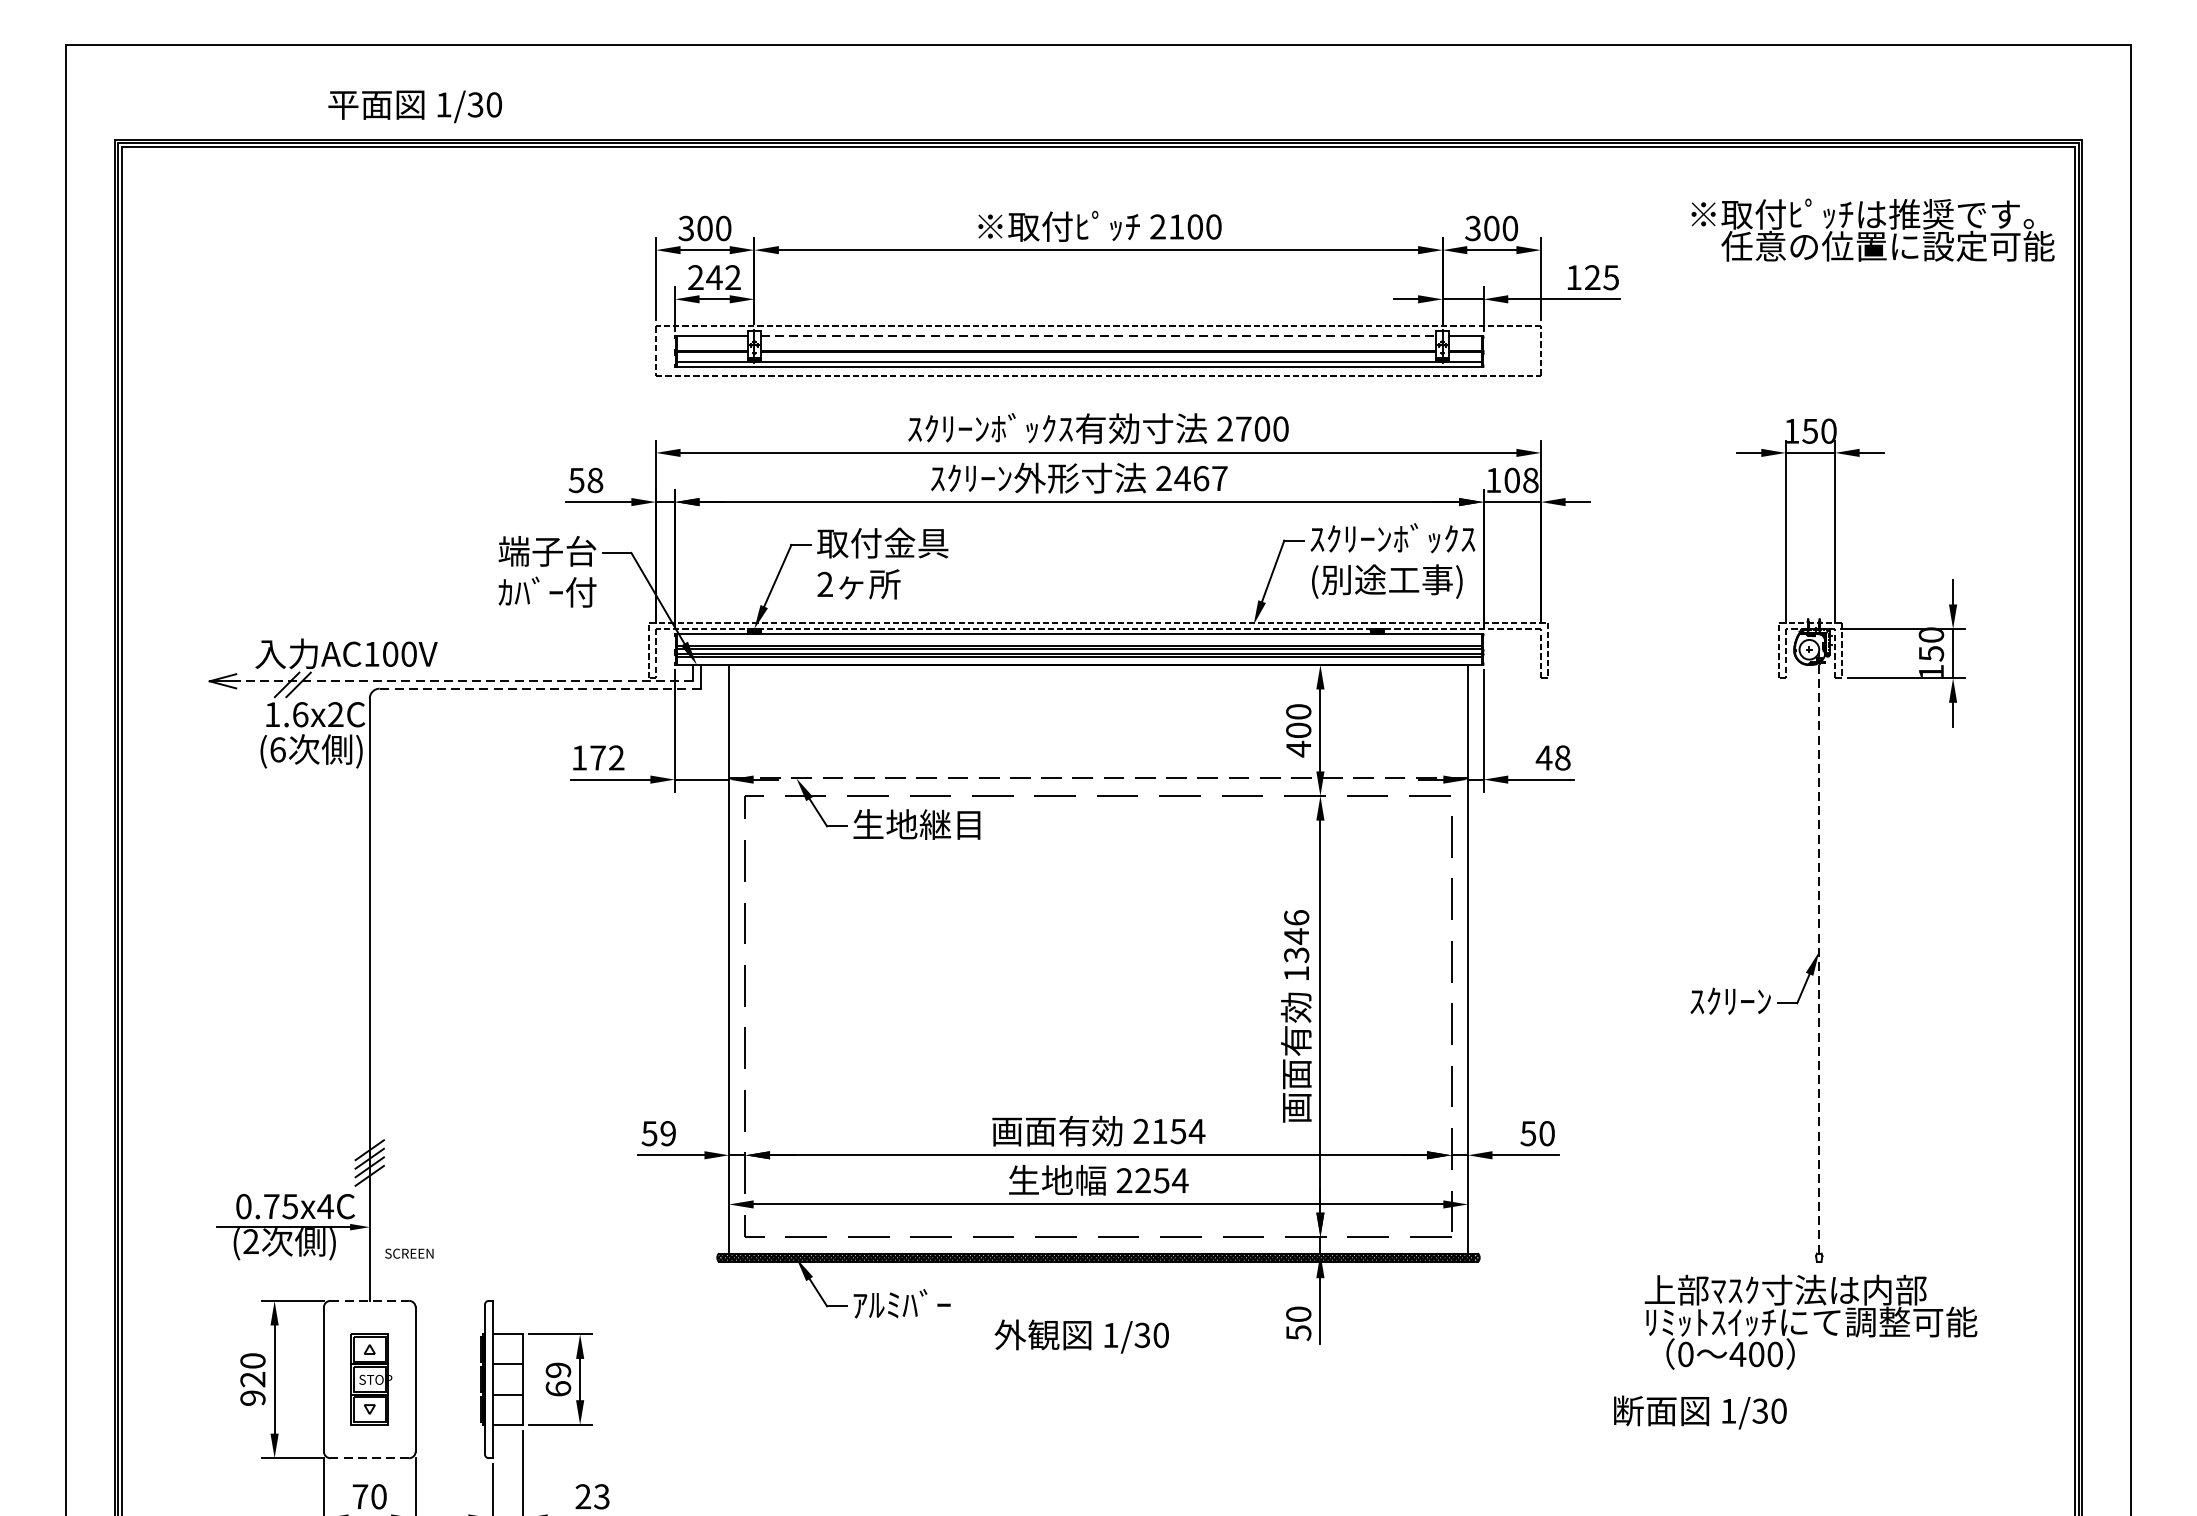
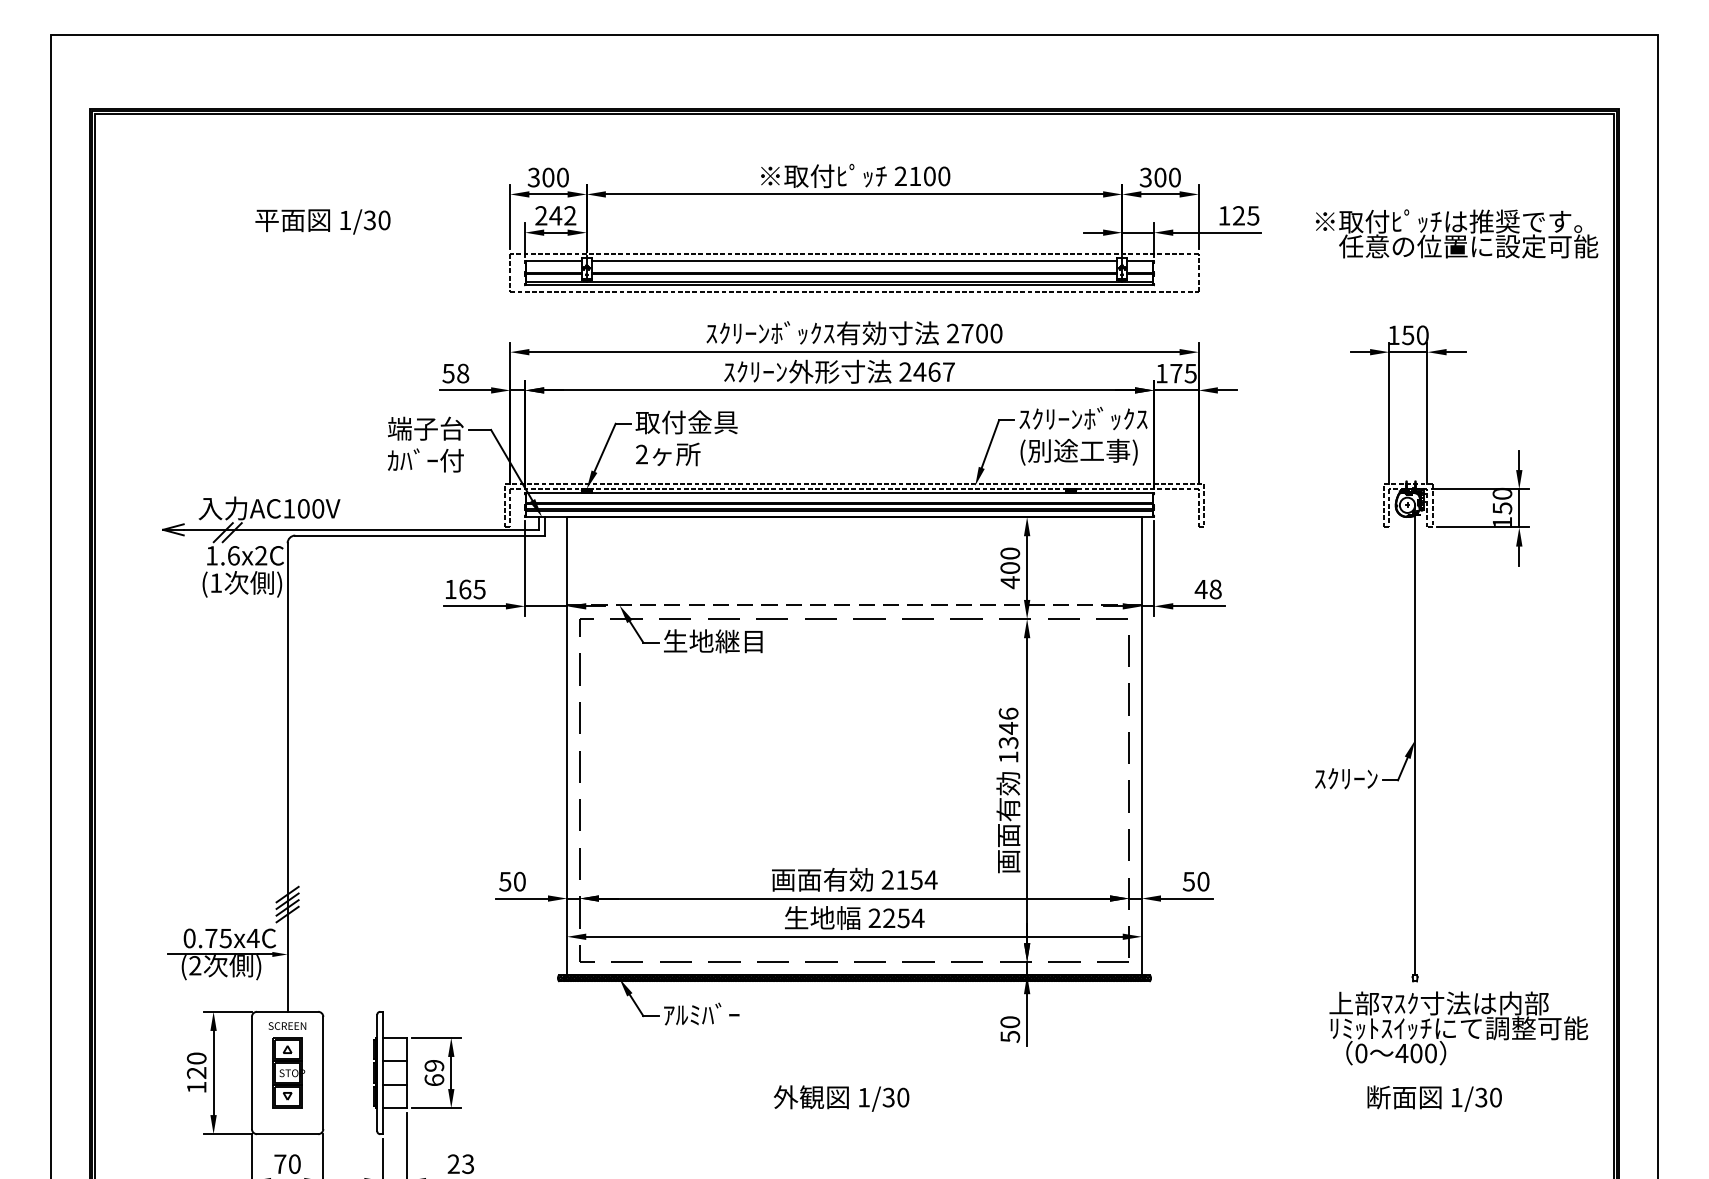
text: (414, 106) -> (322, 221), moved
text: (1873, 229) -> (1457, 233), moved
line: (1098, 336) -> (854, 261), dashed -> solid
text: (1521, 480) -> (1183, 373), 108 -> 175
line: (464, 680) -> (361, 529), dashed -> solid
line: (540, 688) -> (420, 535), dashed -> solid
text: (278, 749) -> (216, 582), (6 -> (1
text: (607, 758) -> (472, 589), 172 -> 165
line: (1819, 952) -> (1415, 740), dashed -> solid
text: (667, 1133) -> (519, 881), 59 -> 50
text: (409, 1252) -> (287, 1025), moved
line: (369, 1300) -> (287, 1011), dashed -> solid
text: (1810, 1322) -> (1458, 1028), moved
text: (1081, 1336) -> (841, 1098), moved
text: (252, 1398) -> (196, 1087), 920 -> 120
text: (1700, 1412) -> (1434, 1098), moved
line: (369, 1458) -> (287, 1134), dashed -> solid

